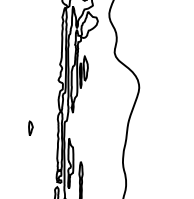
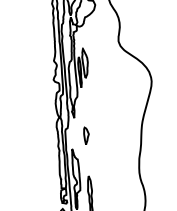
part: (30, 127) -> (86, 134), moved

